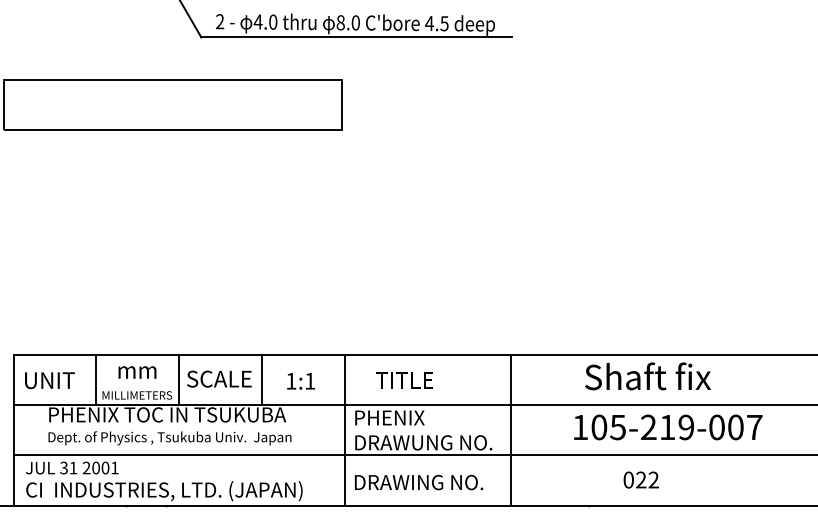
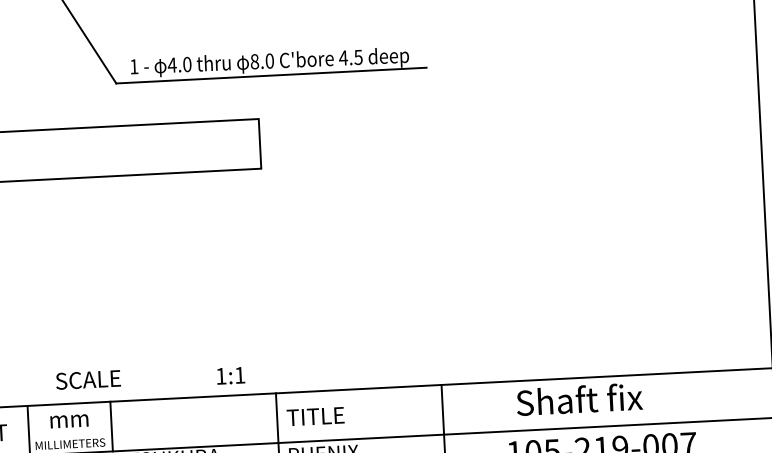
text: (220, 21) -> (134, 66), 2 -> 1
text: (219, 378) -> (88, 379), moved
line: (262, 379) -> (194, 421), removed
text: (404, 380) -> (315, 416), moved
text: (300, 381) -> (230, 376), moved

